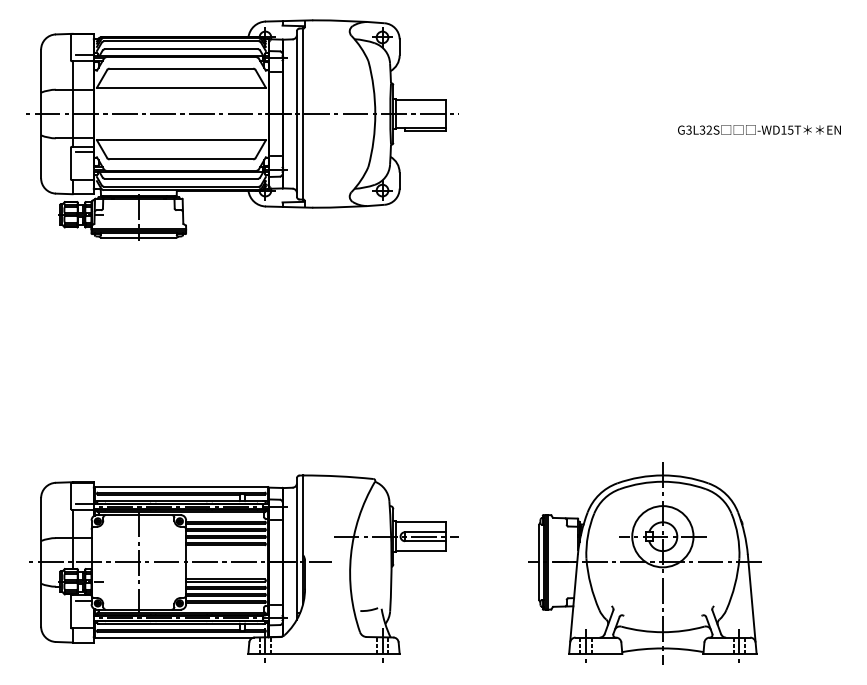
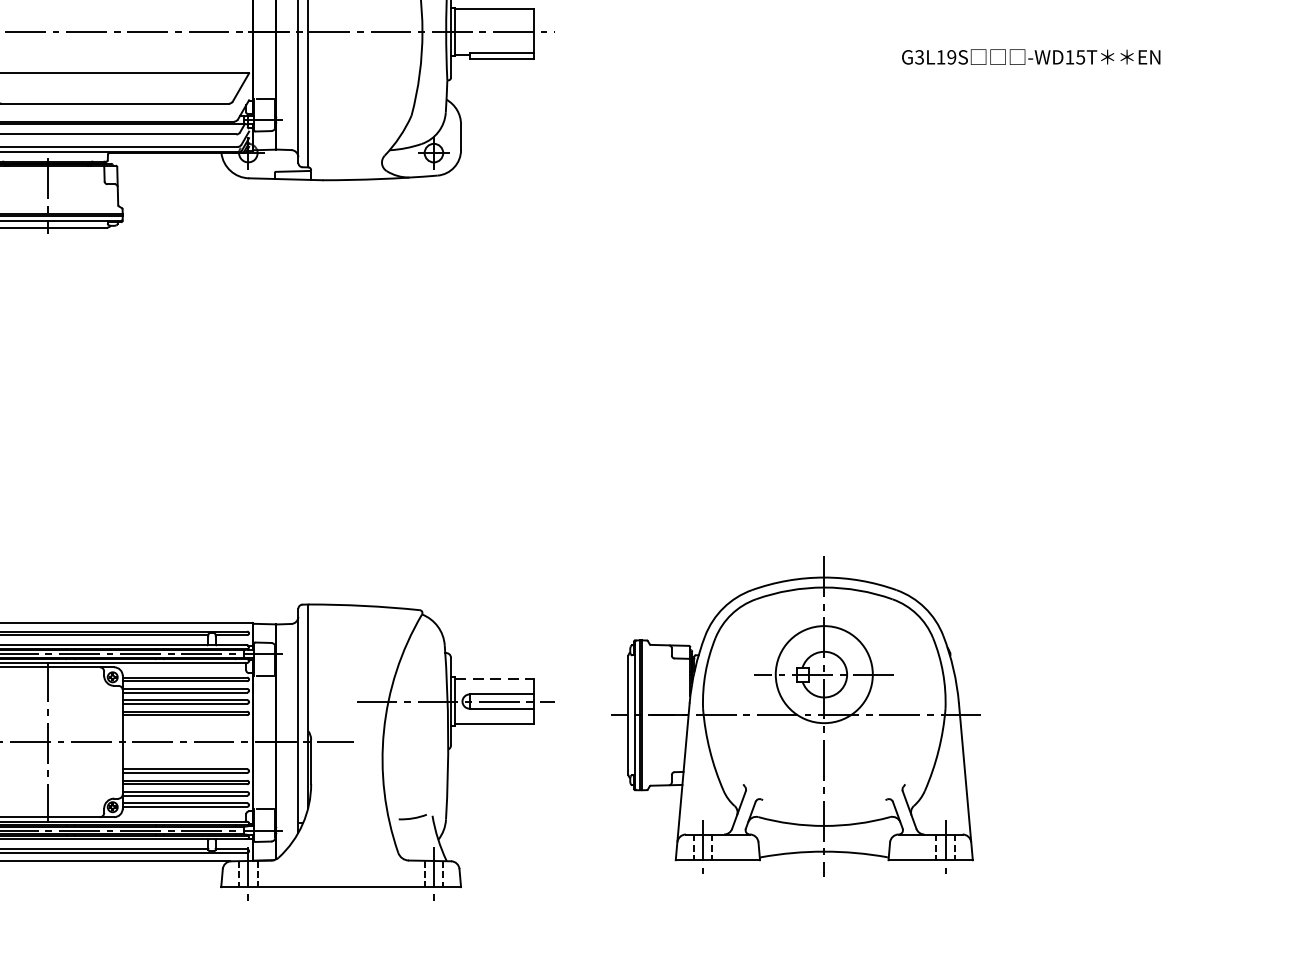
text: (705, 129) -> (945, 56), G3L32S -> G3L19S
line: (420, 522) -> (494, 679), solid -> dashed
part: (644, 563) -> (795, 717), moved

